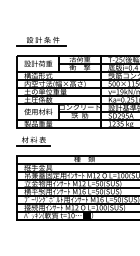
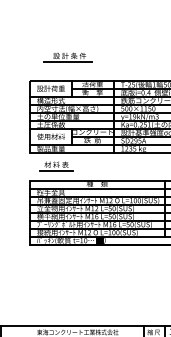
part: (40, 41) -> (67, 57), moved
part: (33, 141) -> (56, 166), moved

